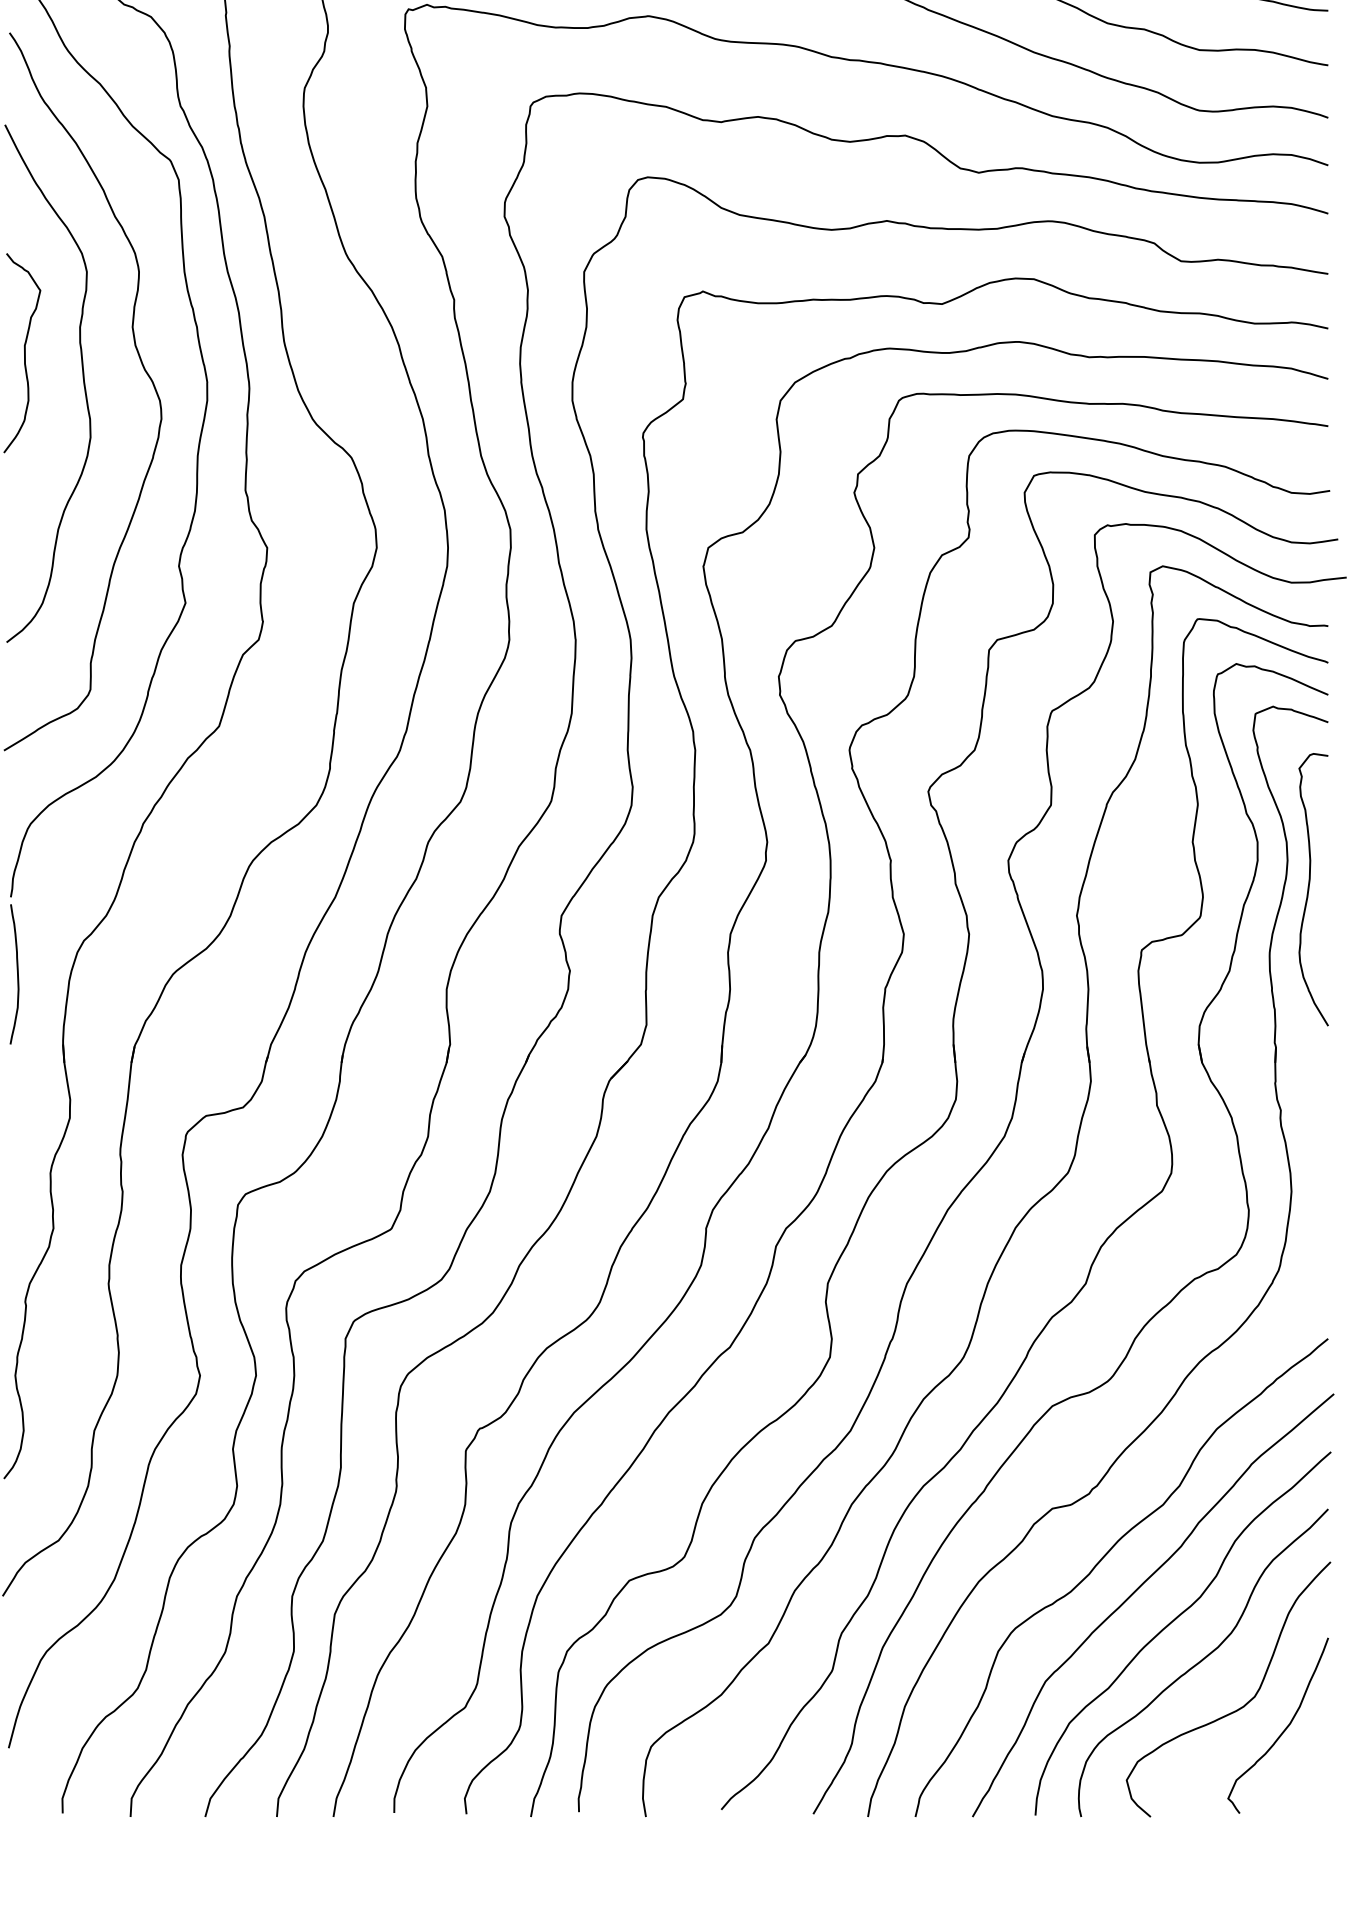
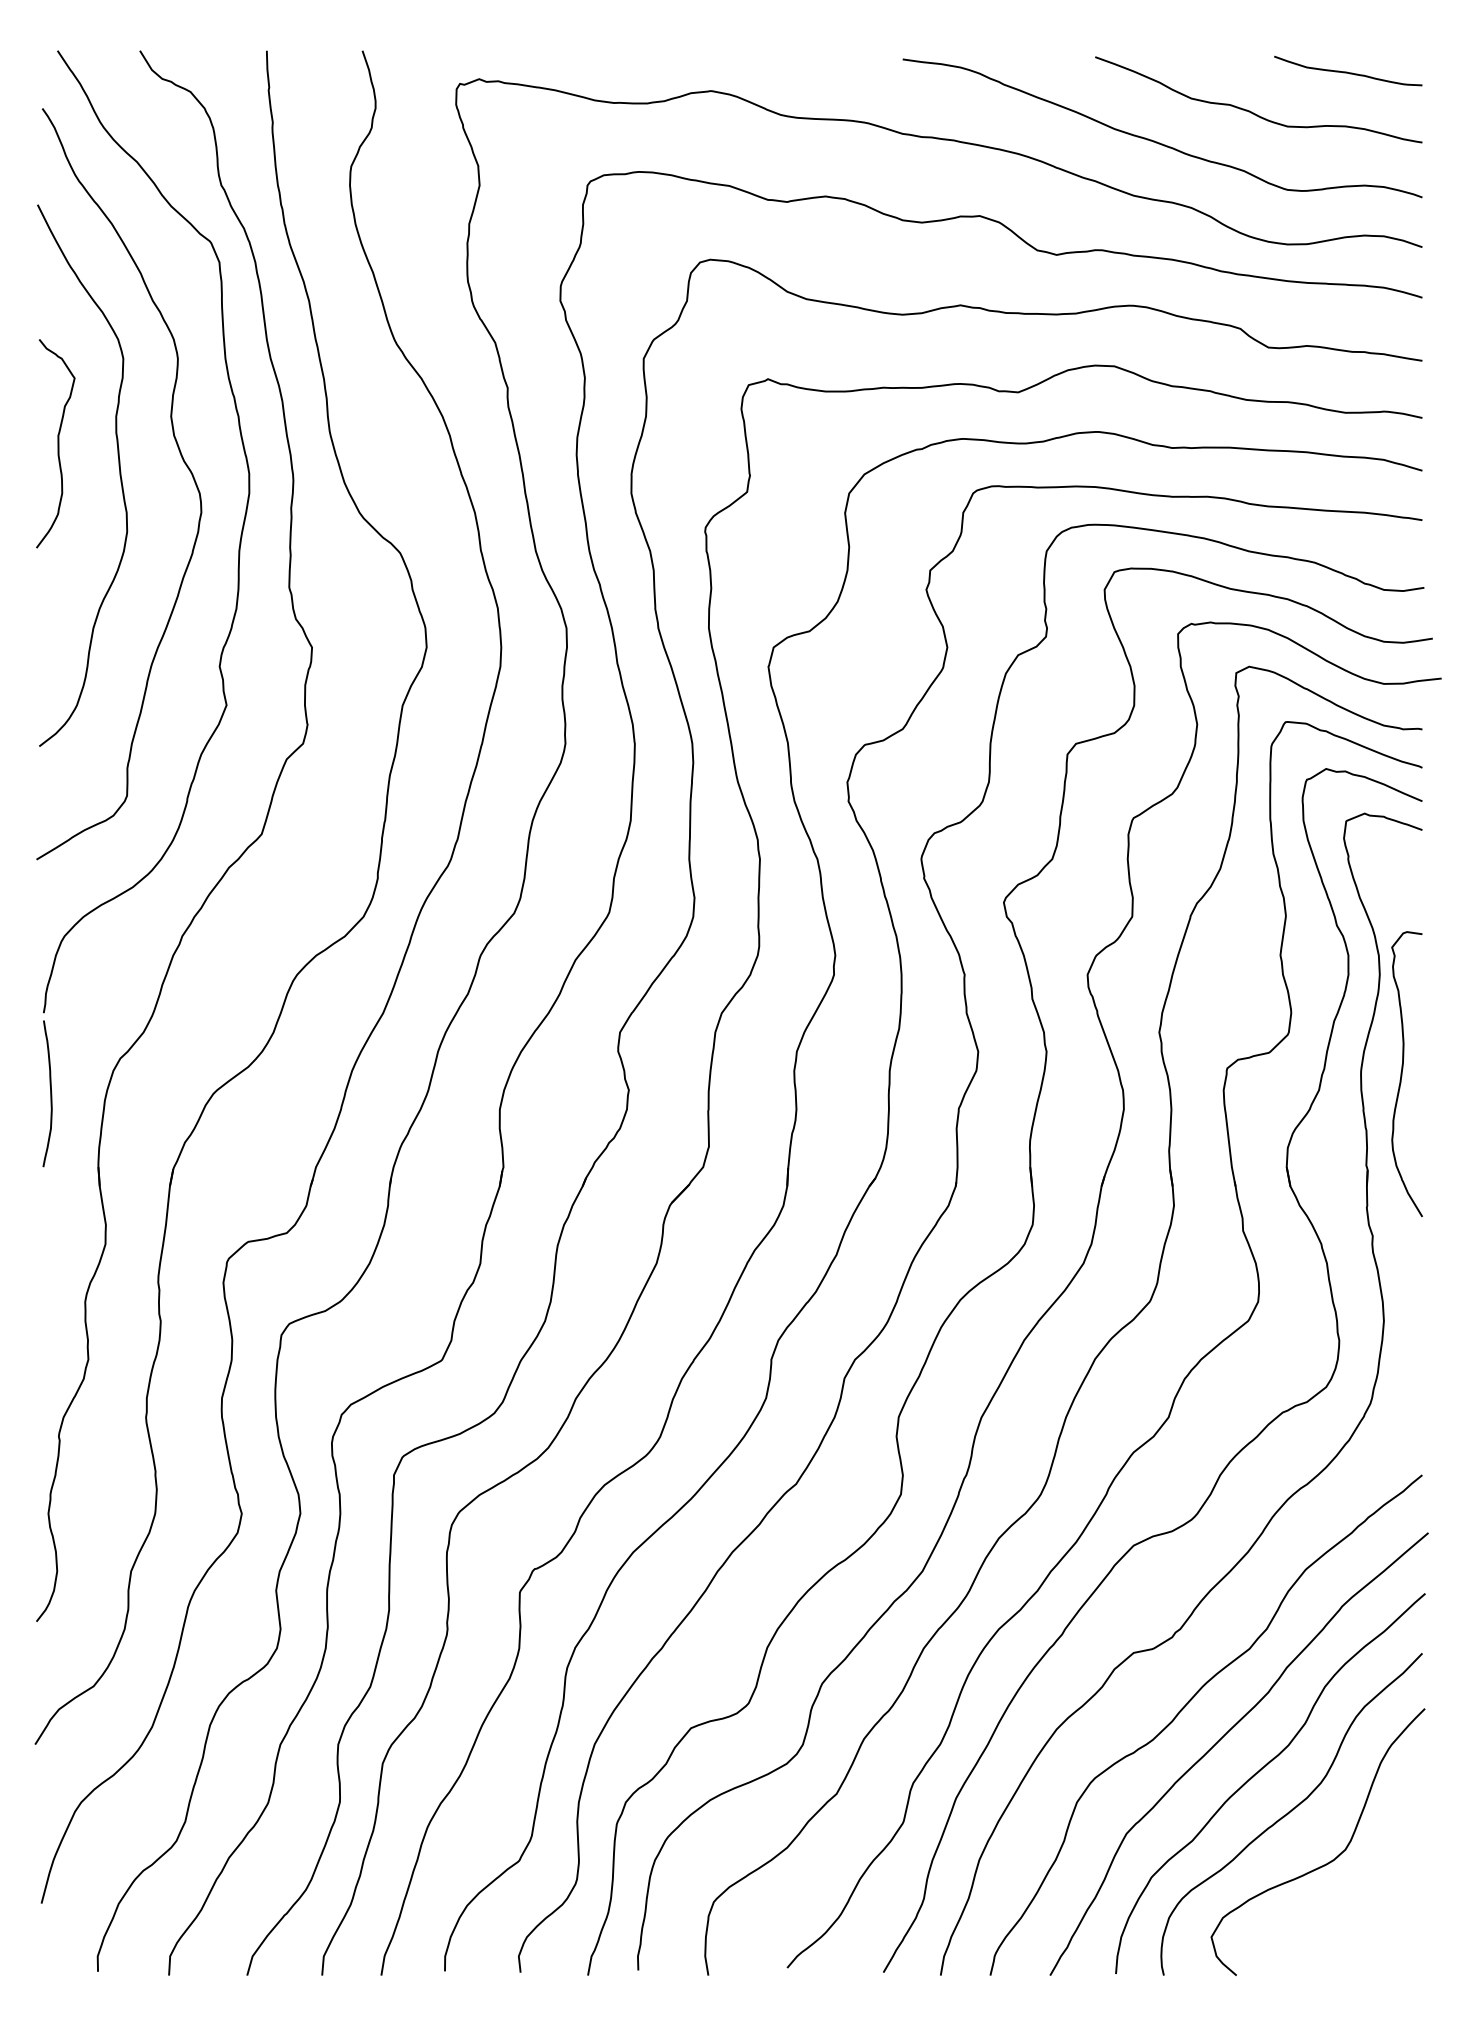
curve: (1309, 889) -> (1402, 1074), moved
curve: (1284, 1729) -> (1376, 1883), removed

